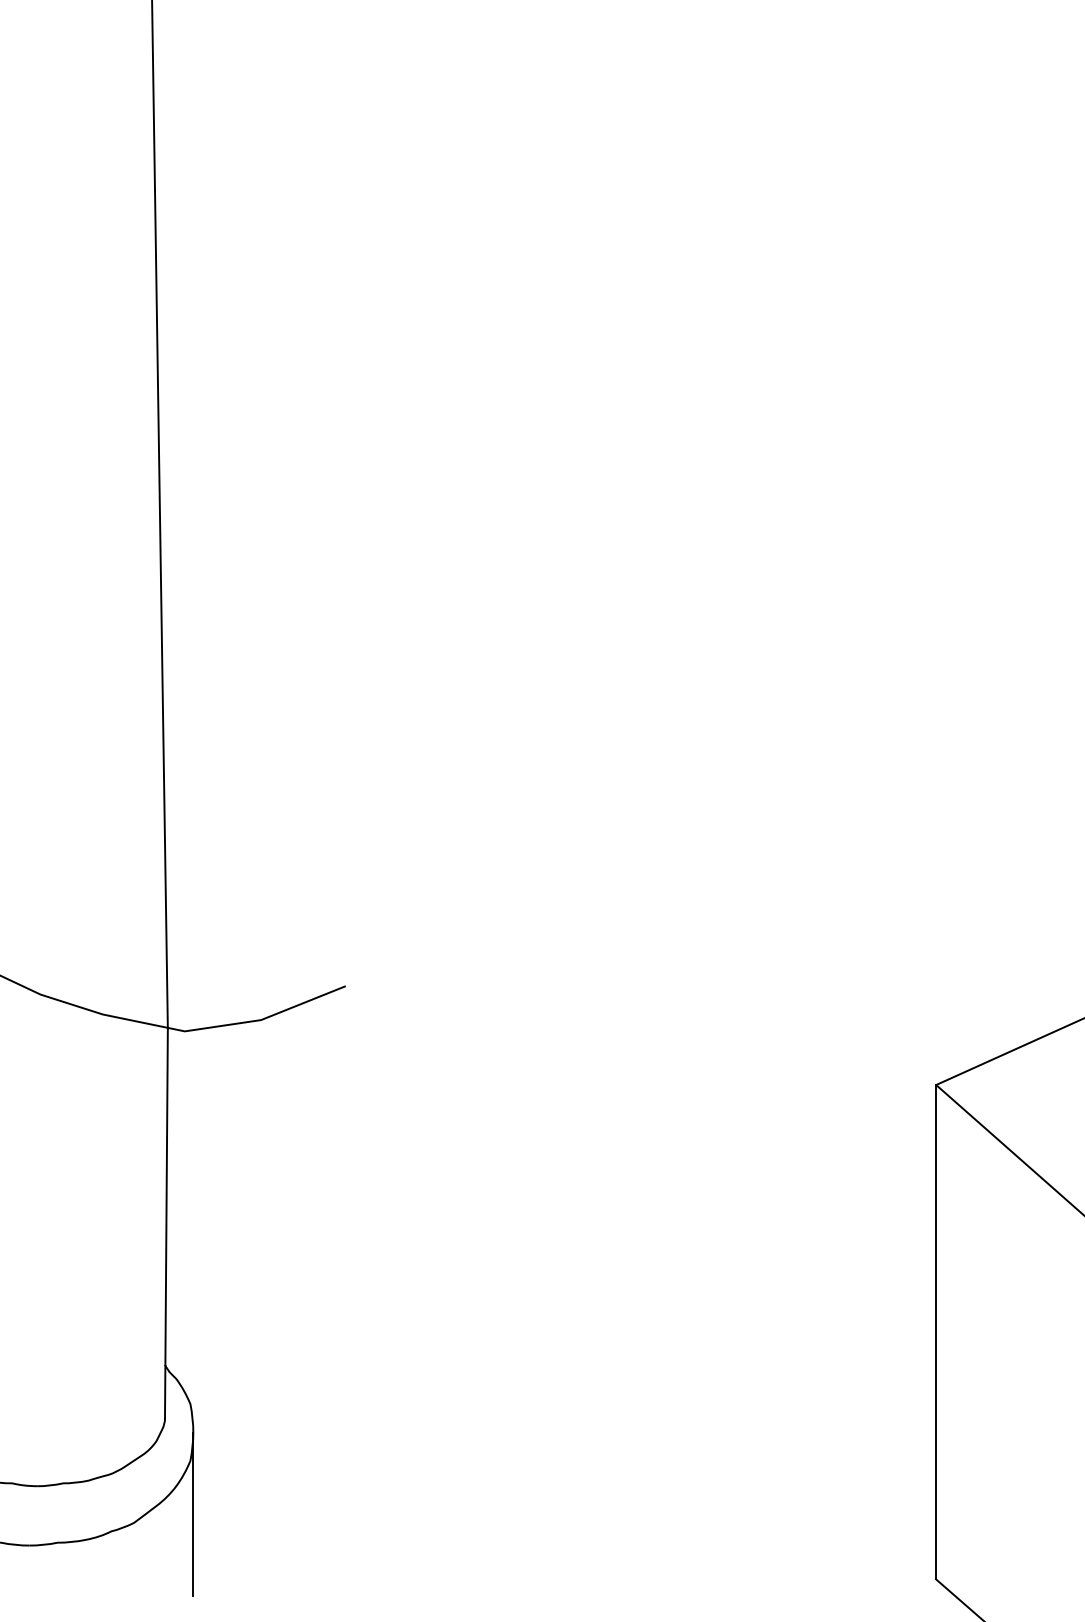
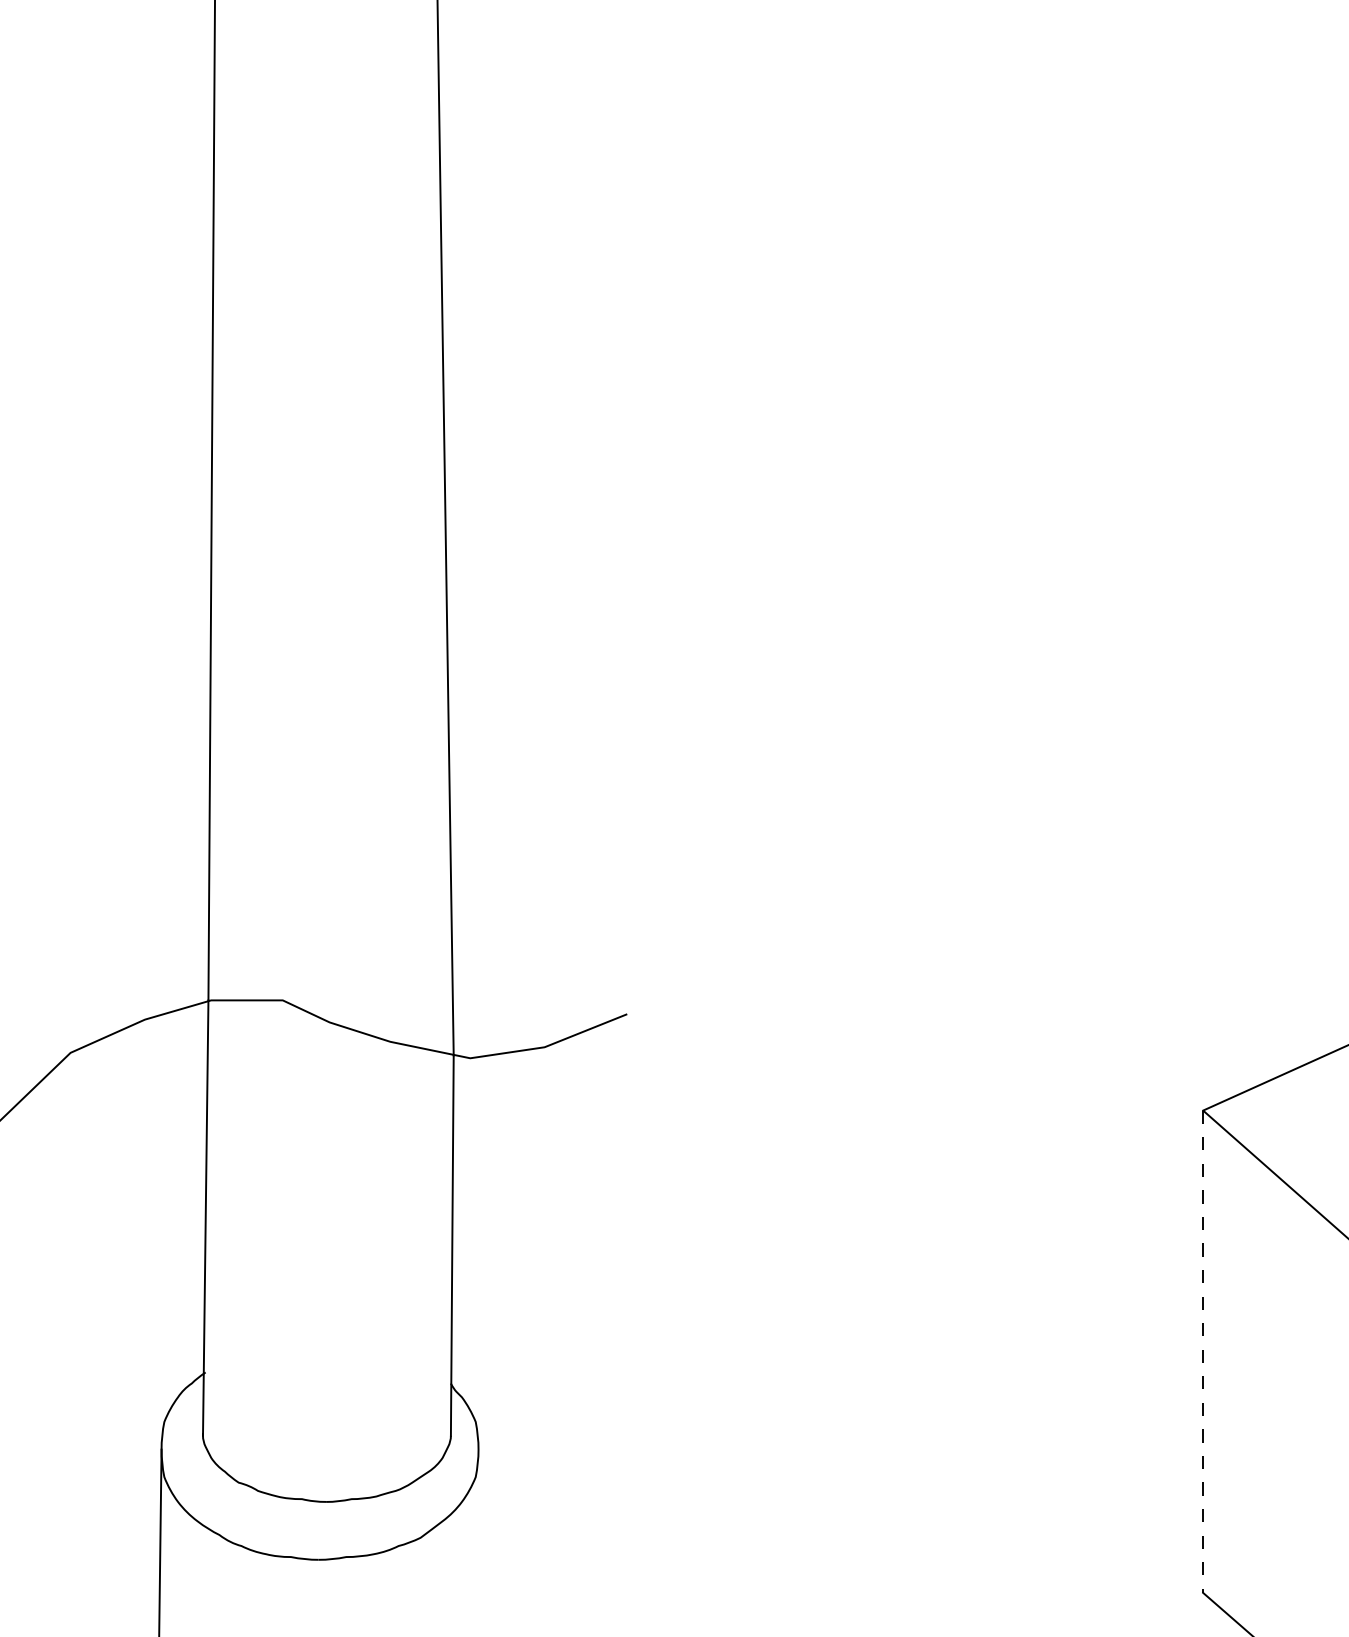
line: (936, 1333) -> (1203, 1352), solid -> dashed
line: (193, 1514) -> (478, 1529), removed

